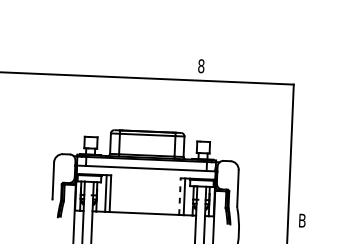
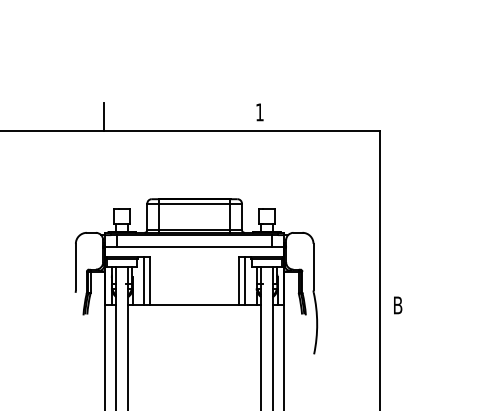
line: (79, 64) -> (103, 116), added
text: (201, 66) -> (259, 112), 8 -> 1
line: (180, 196) -> (239, 281), dashed -> solid

